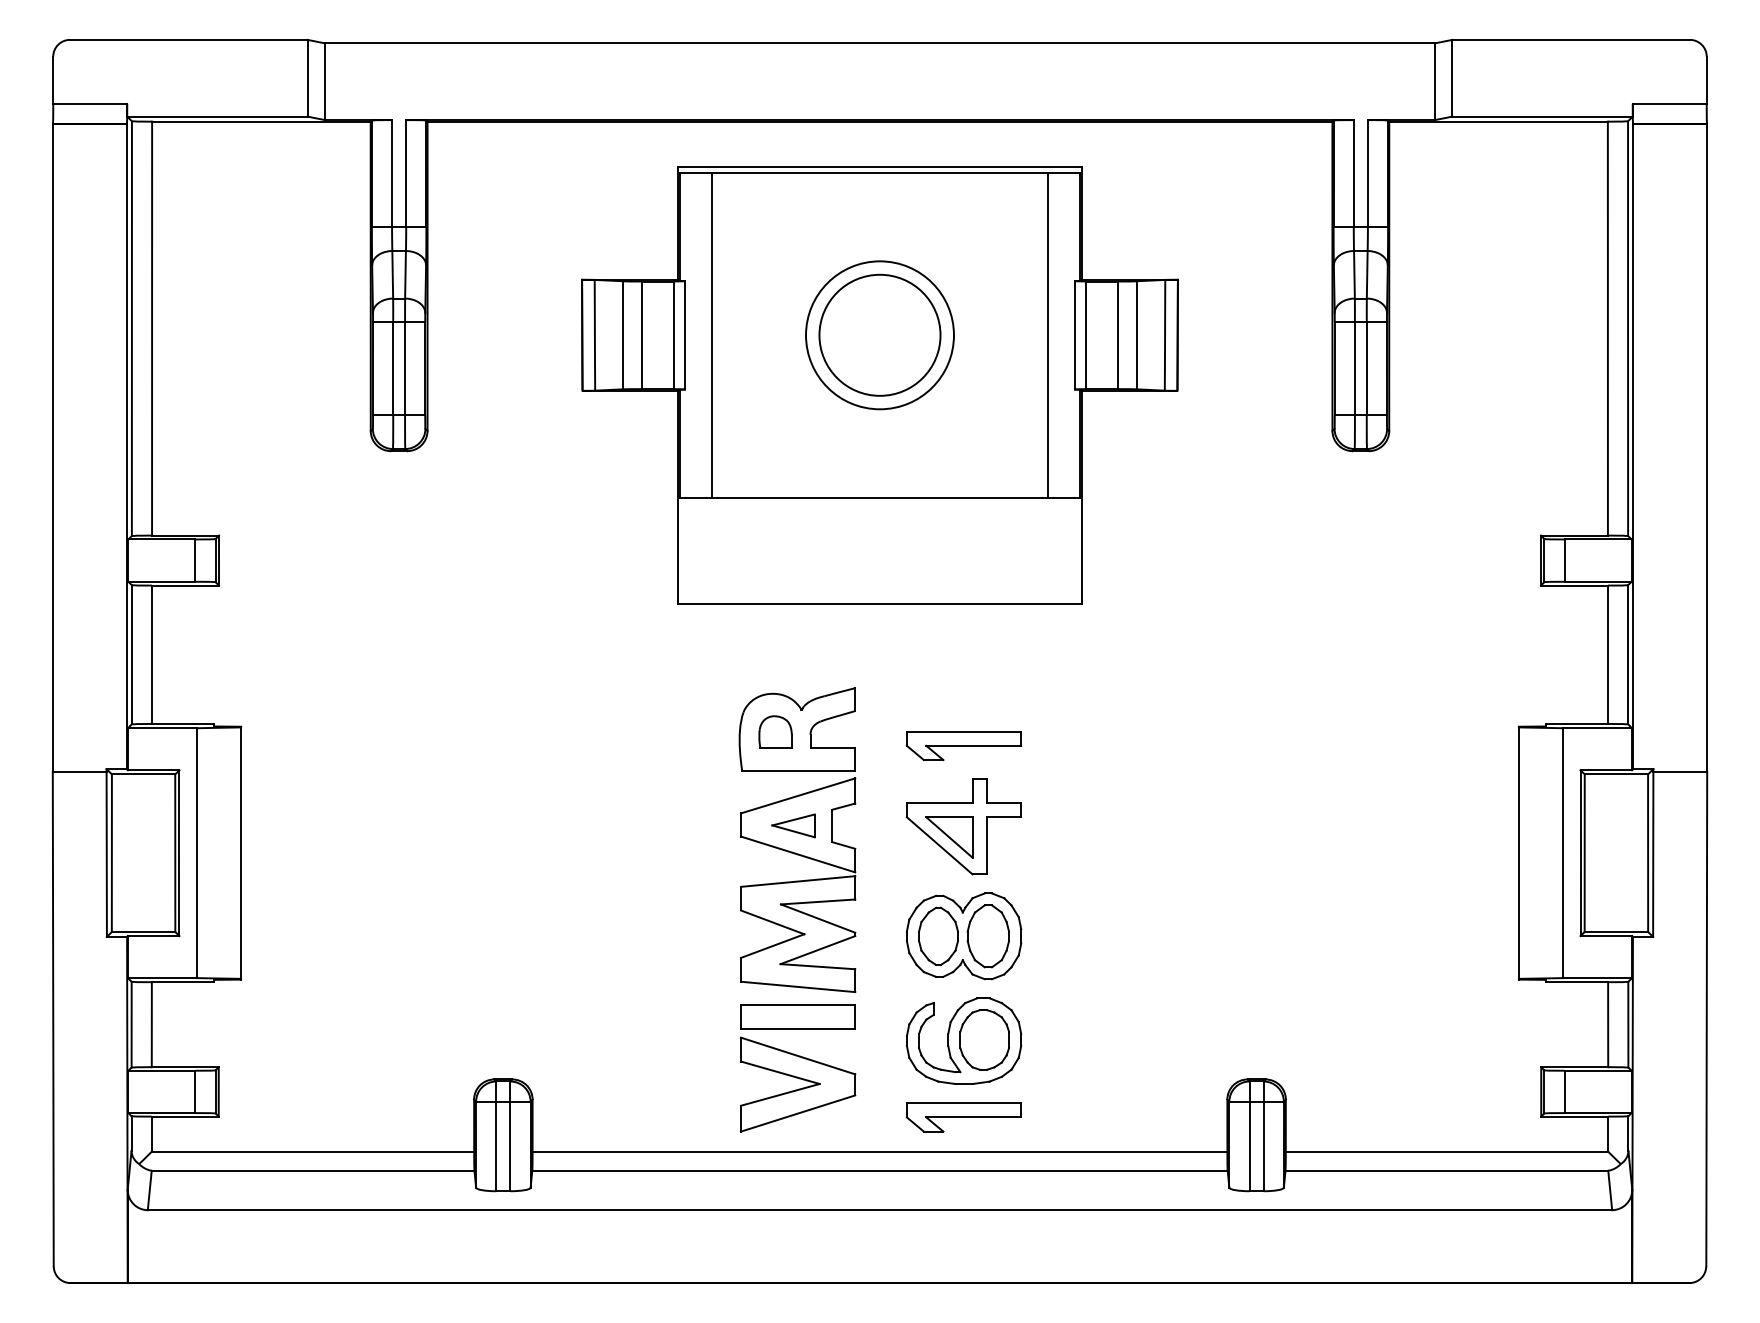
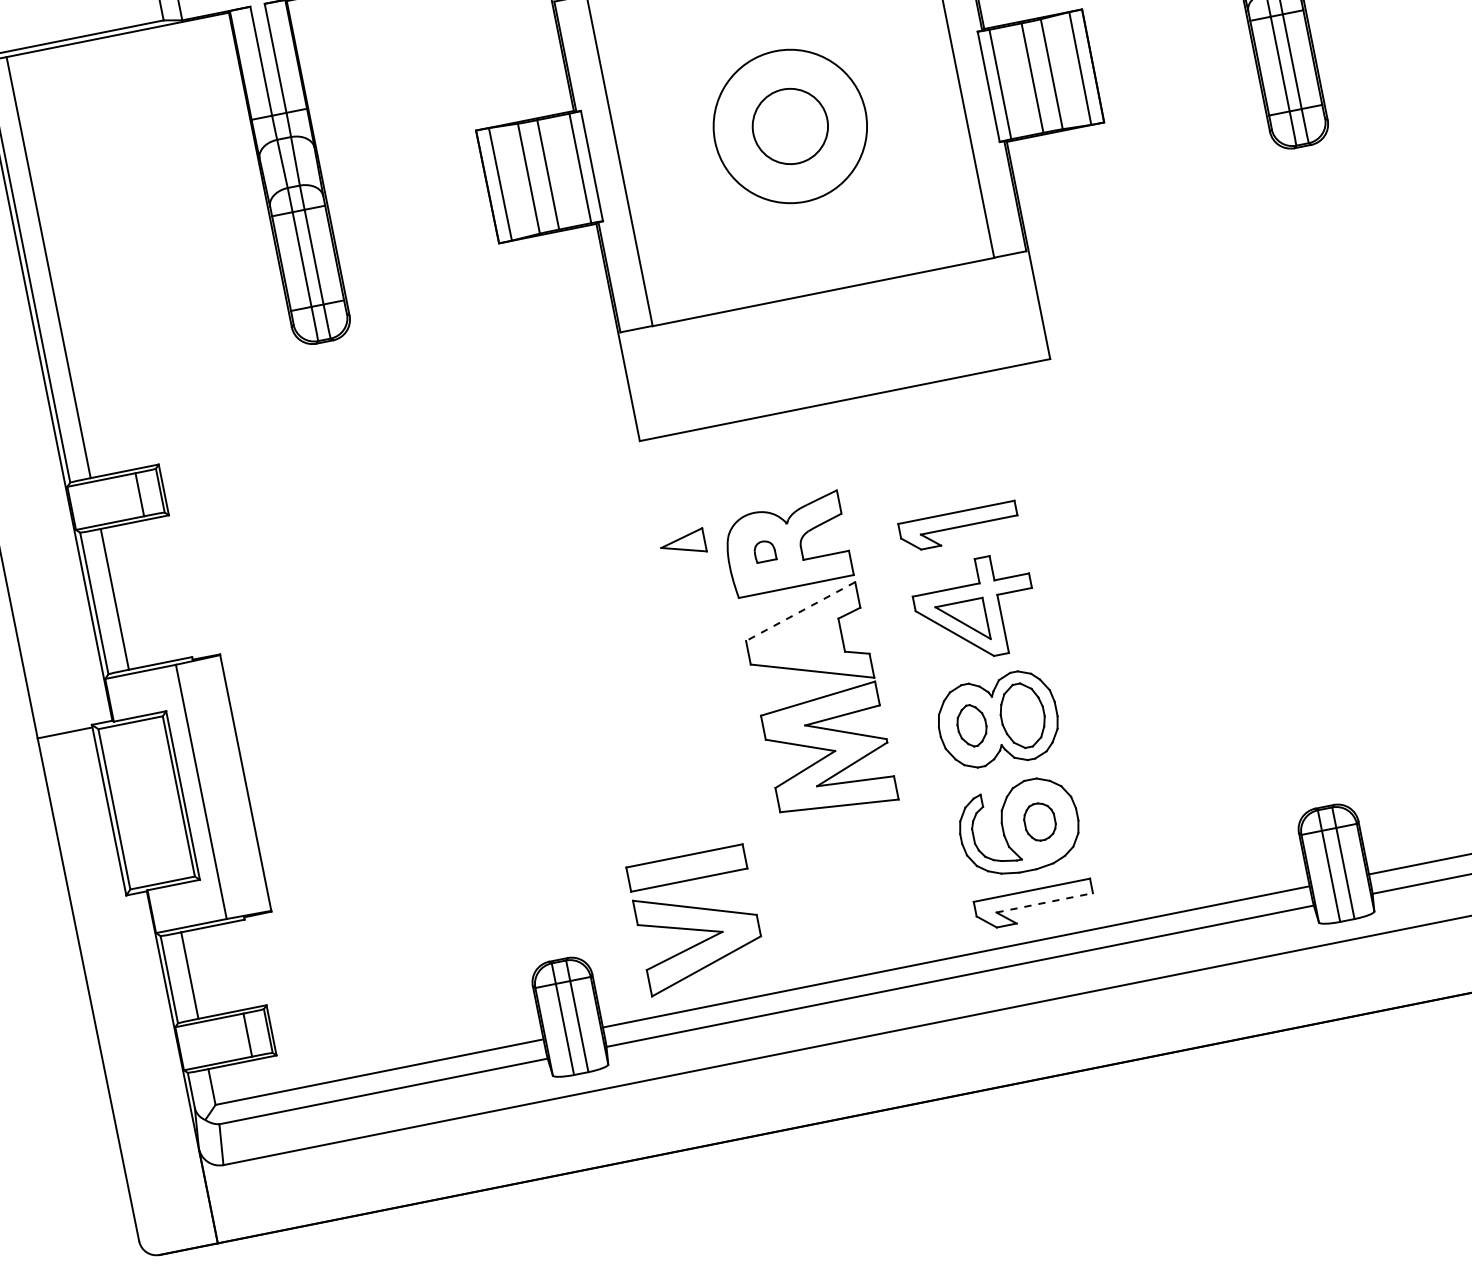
circle: (879, 334) -> (789, 125), size x0.6
part: (775, 731) -> (764, 550), size x0.6
line: (798, 795) -> (801, 611), solid -> dashed
part: (793, 825) -> (682, 543), moved
part: (938, 935) -> (971, 725), size x0.7
part: (984, 1039) -> (1039, 821), size x0.6
part: (797, 1068) -> (696, 920), moved
line: (974, 1117) -> (1045, 902), solid -> dashed

